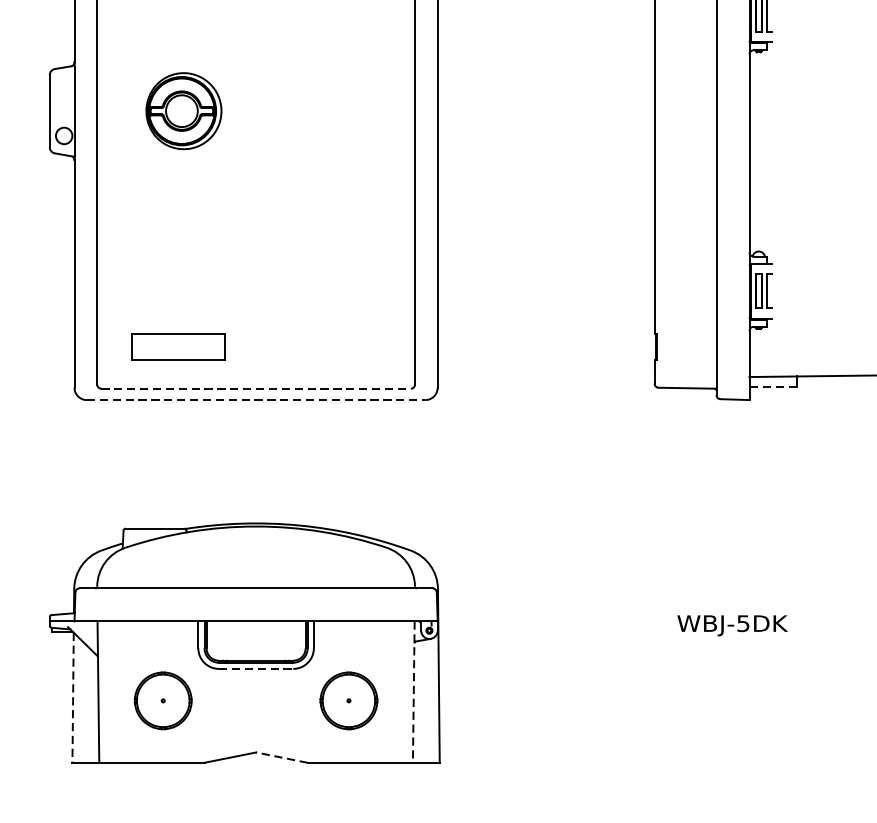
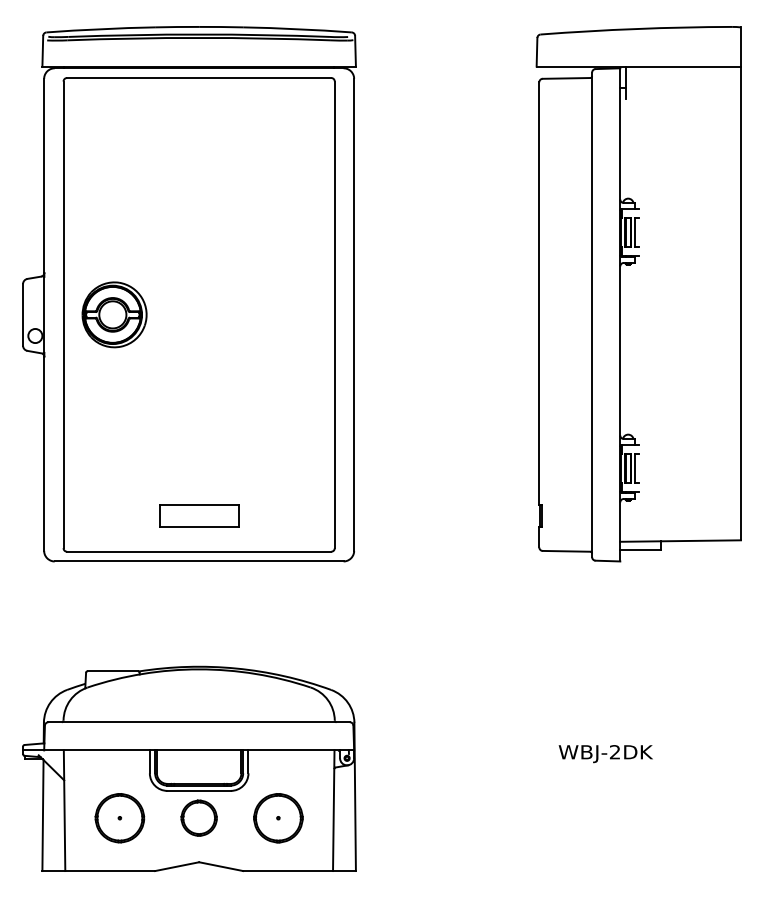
part: (183, 110) -> (114, 314), moved
part: (179, 346) -> (199, 515), moved
line: (773, 387) -> (640, 550), dashed -> solid
line: (256, 388) -> (199, 551), dashed -> solid
line: (256, 400) -> (199, 561), dashed -> solid
text: (743, 623) -> (615, 752), WBJ-5DK -> WBJ-2DK
line: (256, 668) -> (199, 790), dashed -> solid
line: (413, 693) -> (333, 811), dashed -> solid
line: (72, 698) -> (42, 816), dashed -> solid
part: (255, 700) -> (198, 817), added
line: (281, 757) -> (220, 866), dashed -> solid

